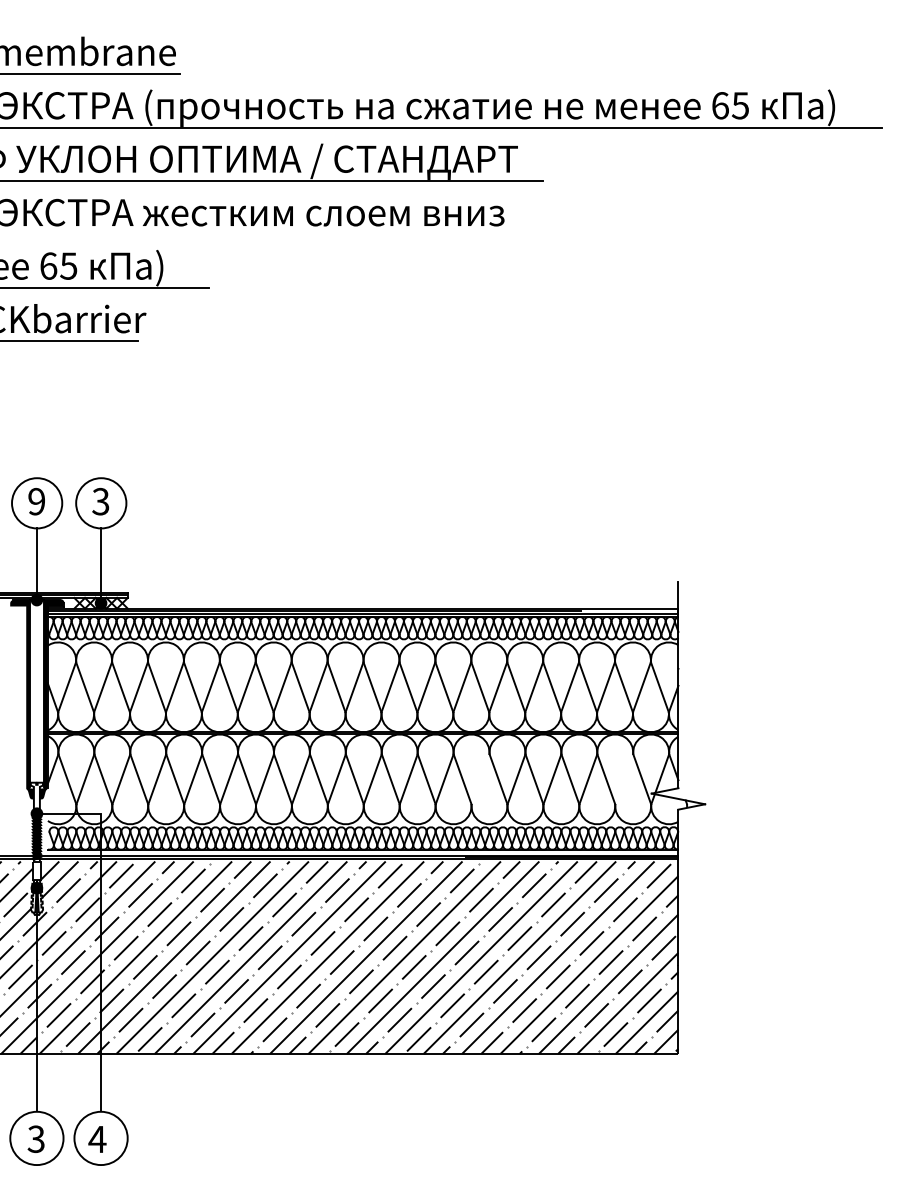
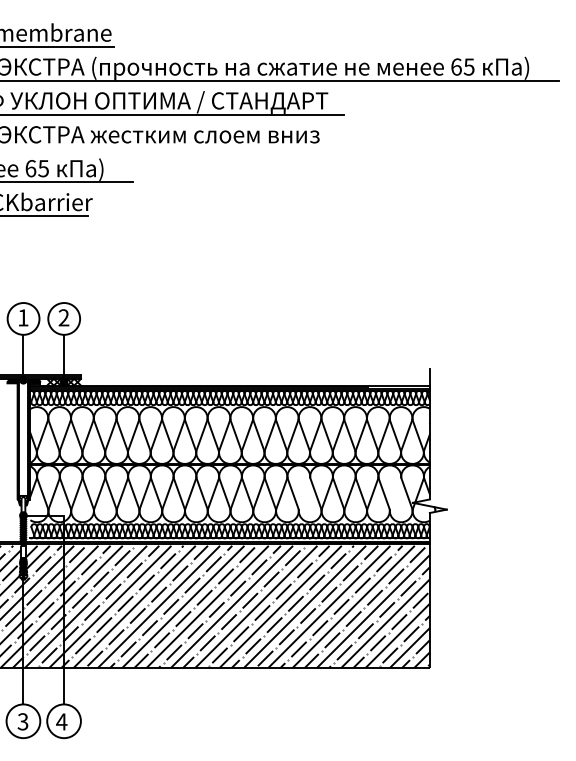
text: (37, 501) -> (23, 317), 9 -> 1
text: (100, 501) -> (63, 317), 3 -> 2

